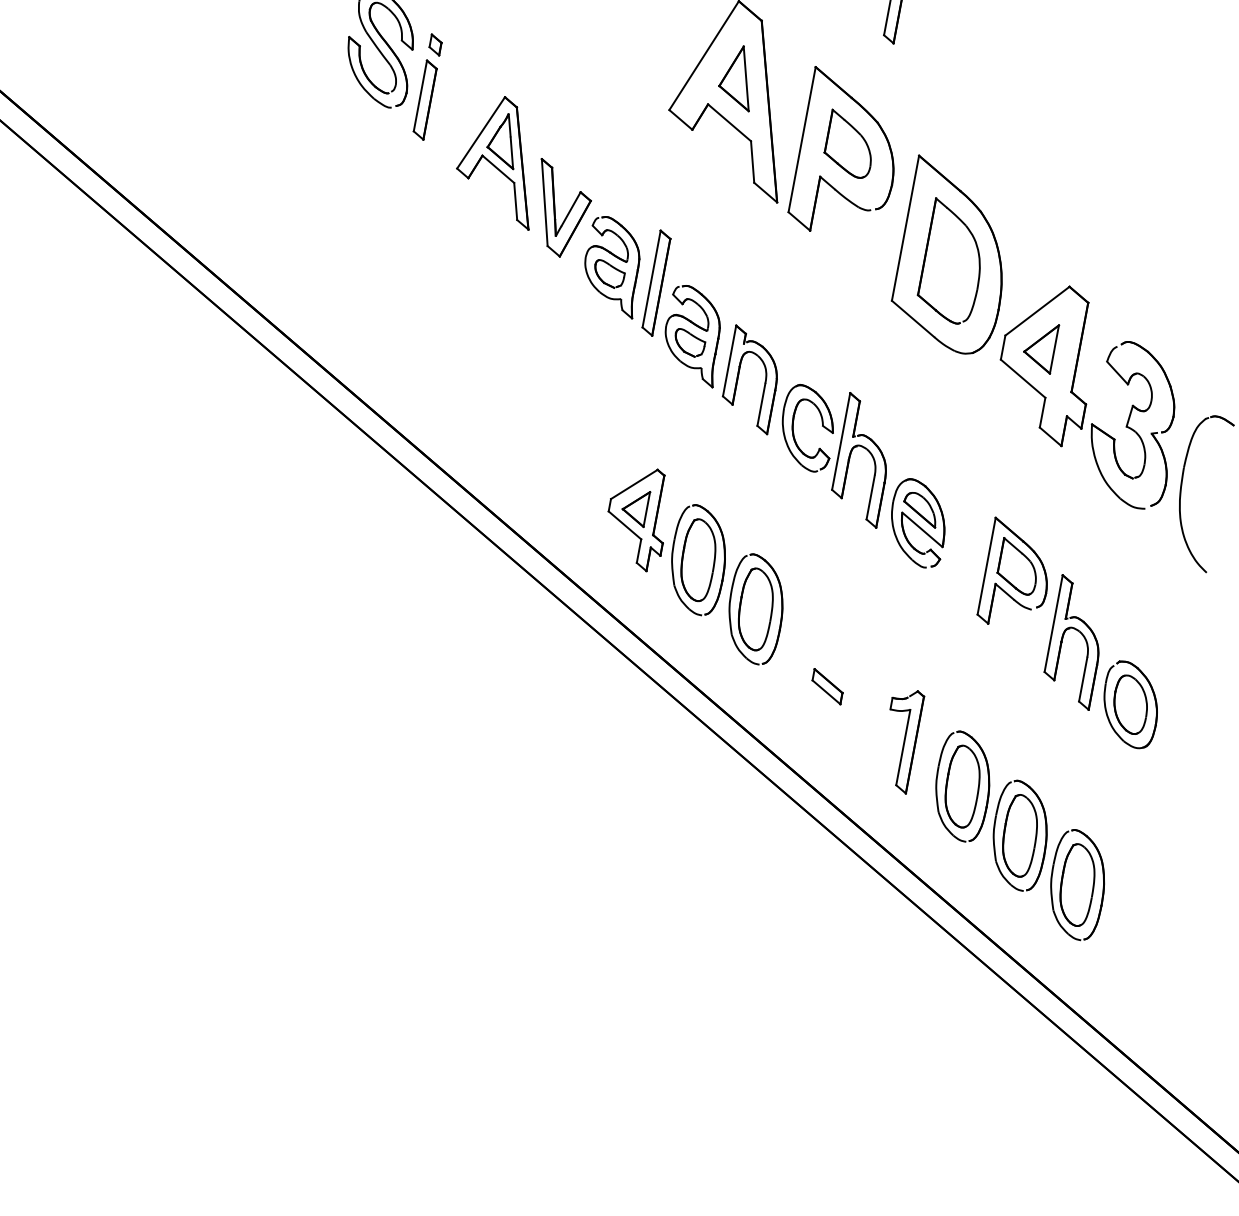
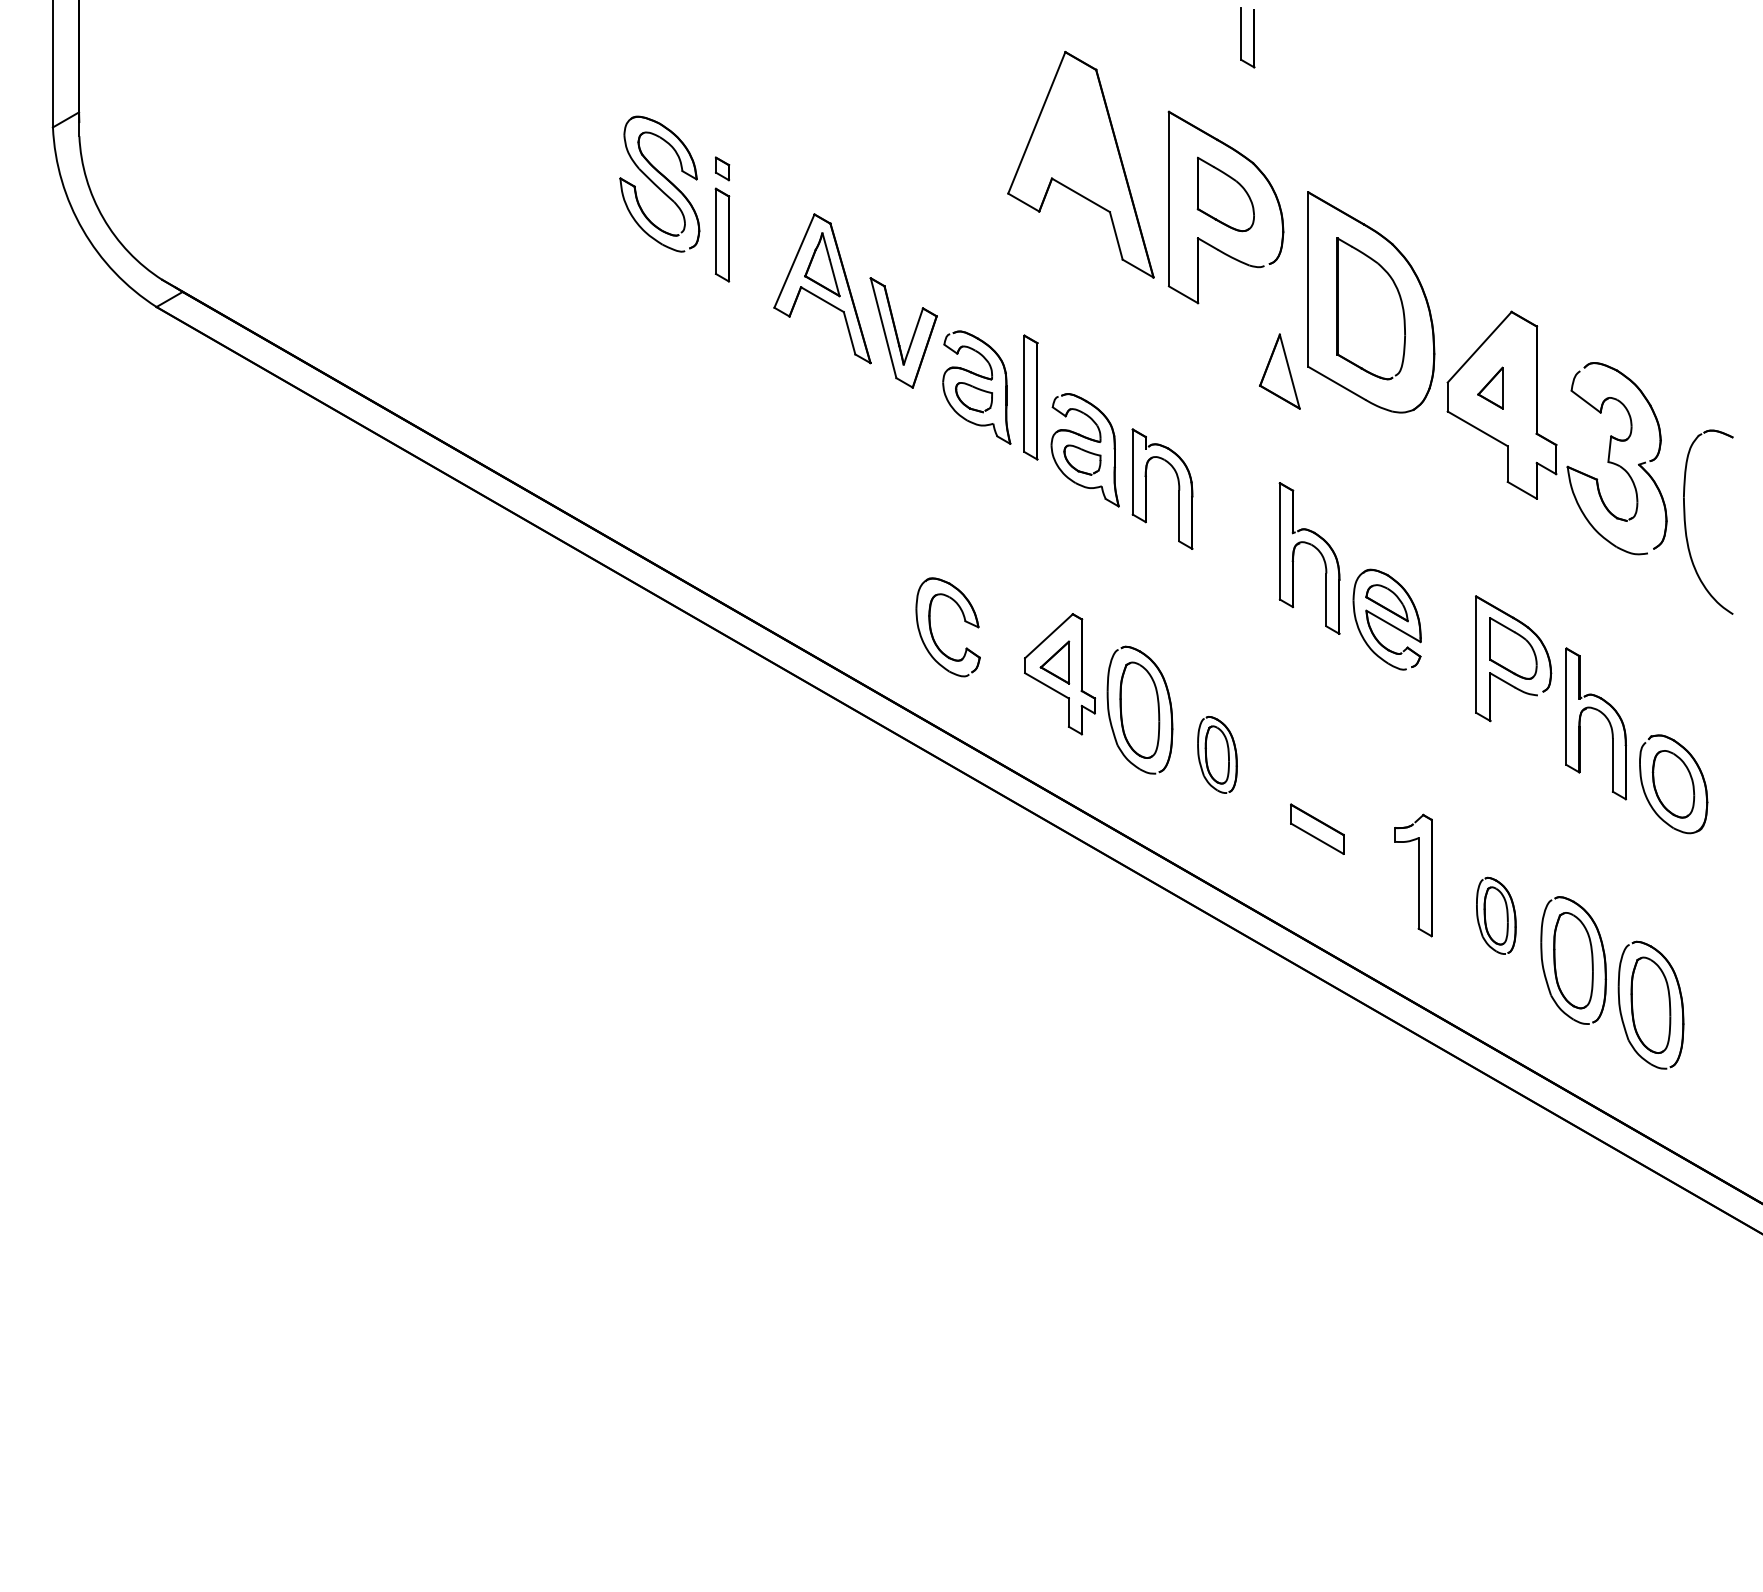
part: (737, 77) -> (1279, 371), moved
part: (1040, 347) -> (1490, 388), size x0.7
part: (793, 430) -> (932, 632), moved
part: (756, 609) -> (1217, 754), size x0.6
part: (827, 686) -> (1317, 828), size x1.4
part: (963, 786) -> (1496, 915), size x0.6

